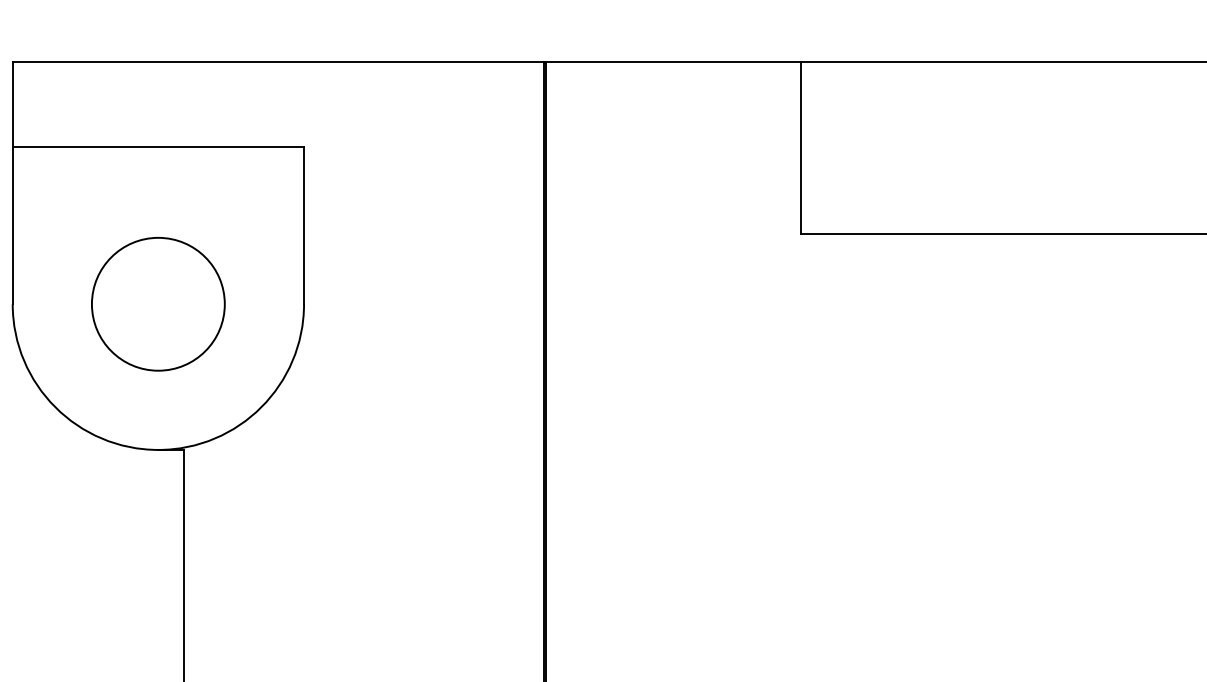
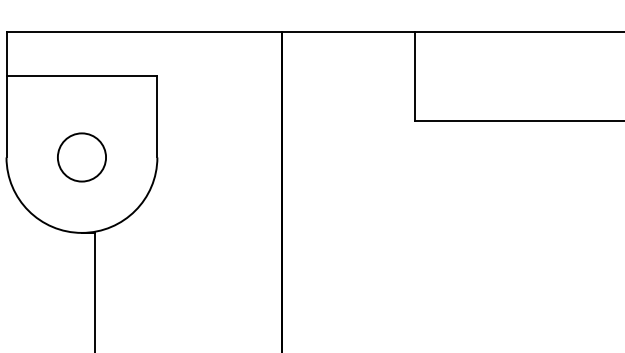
circle: (157, 304) -> (81, 157), size x0.7

